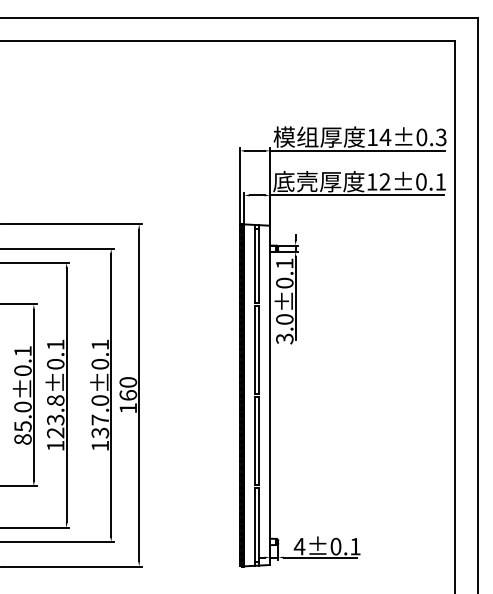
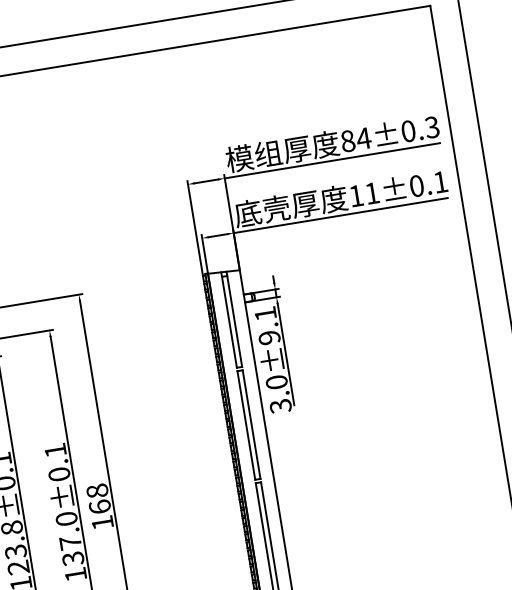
text: (372, 137) -> (347, 141), 14±0.3 -> 84±0.3
text: (384, 181) -> (371, 192), 12±0.1 -> 11±0.1
text: (284, 282) -> (269, 337), 3.0±0.1 -> 3.0±9.1
text: (128, 382) -> (97, 491), 160 -> 168

